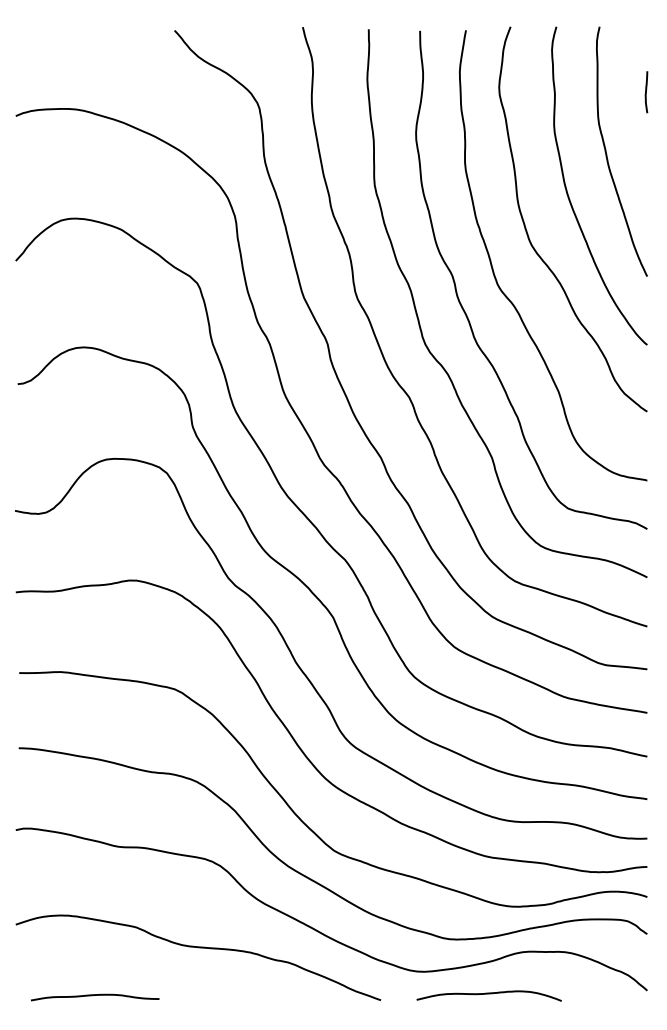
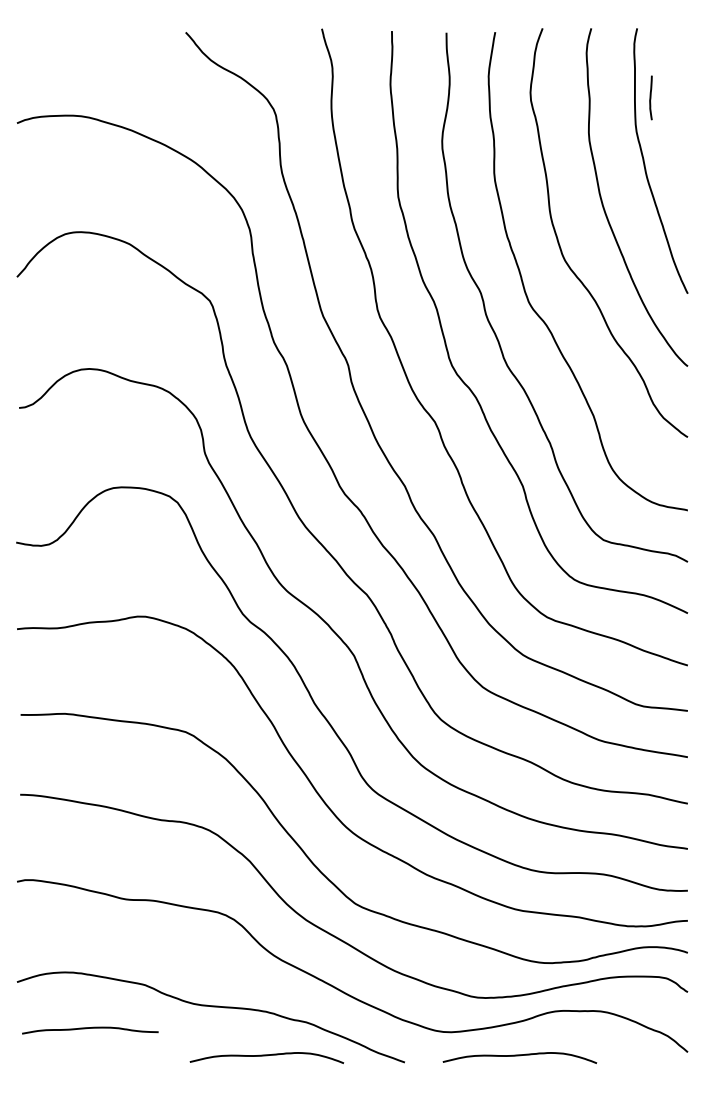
line: (646, 91) -> (650, 97), moved
curve: (250, 994) -> (266, 1056), added
curve: (95, 995) -> (90, 1028), moved

